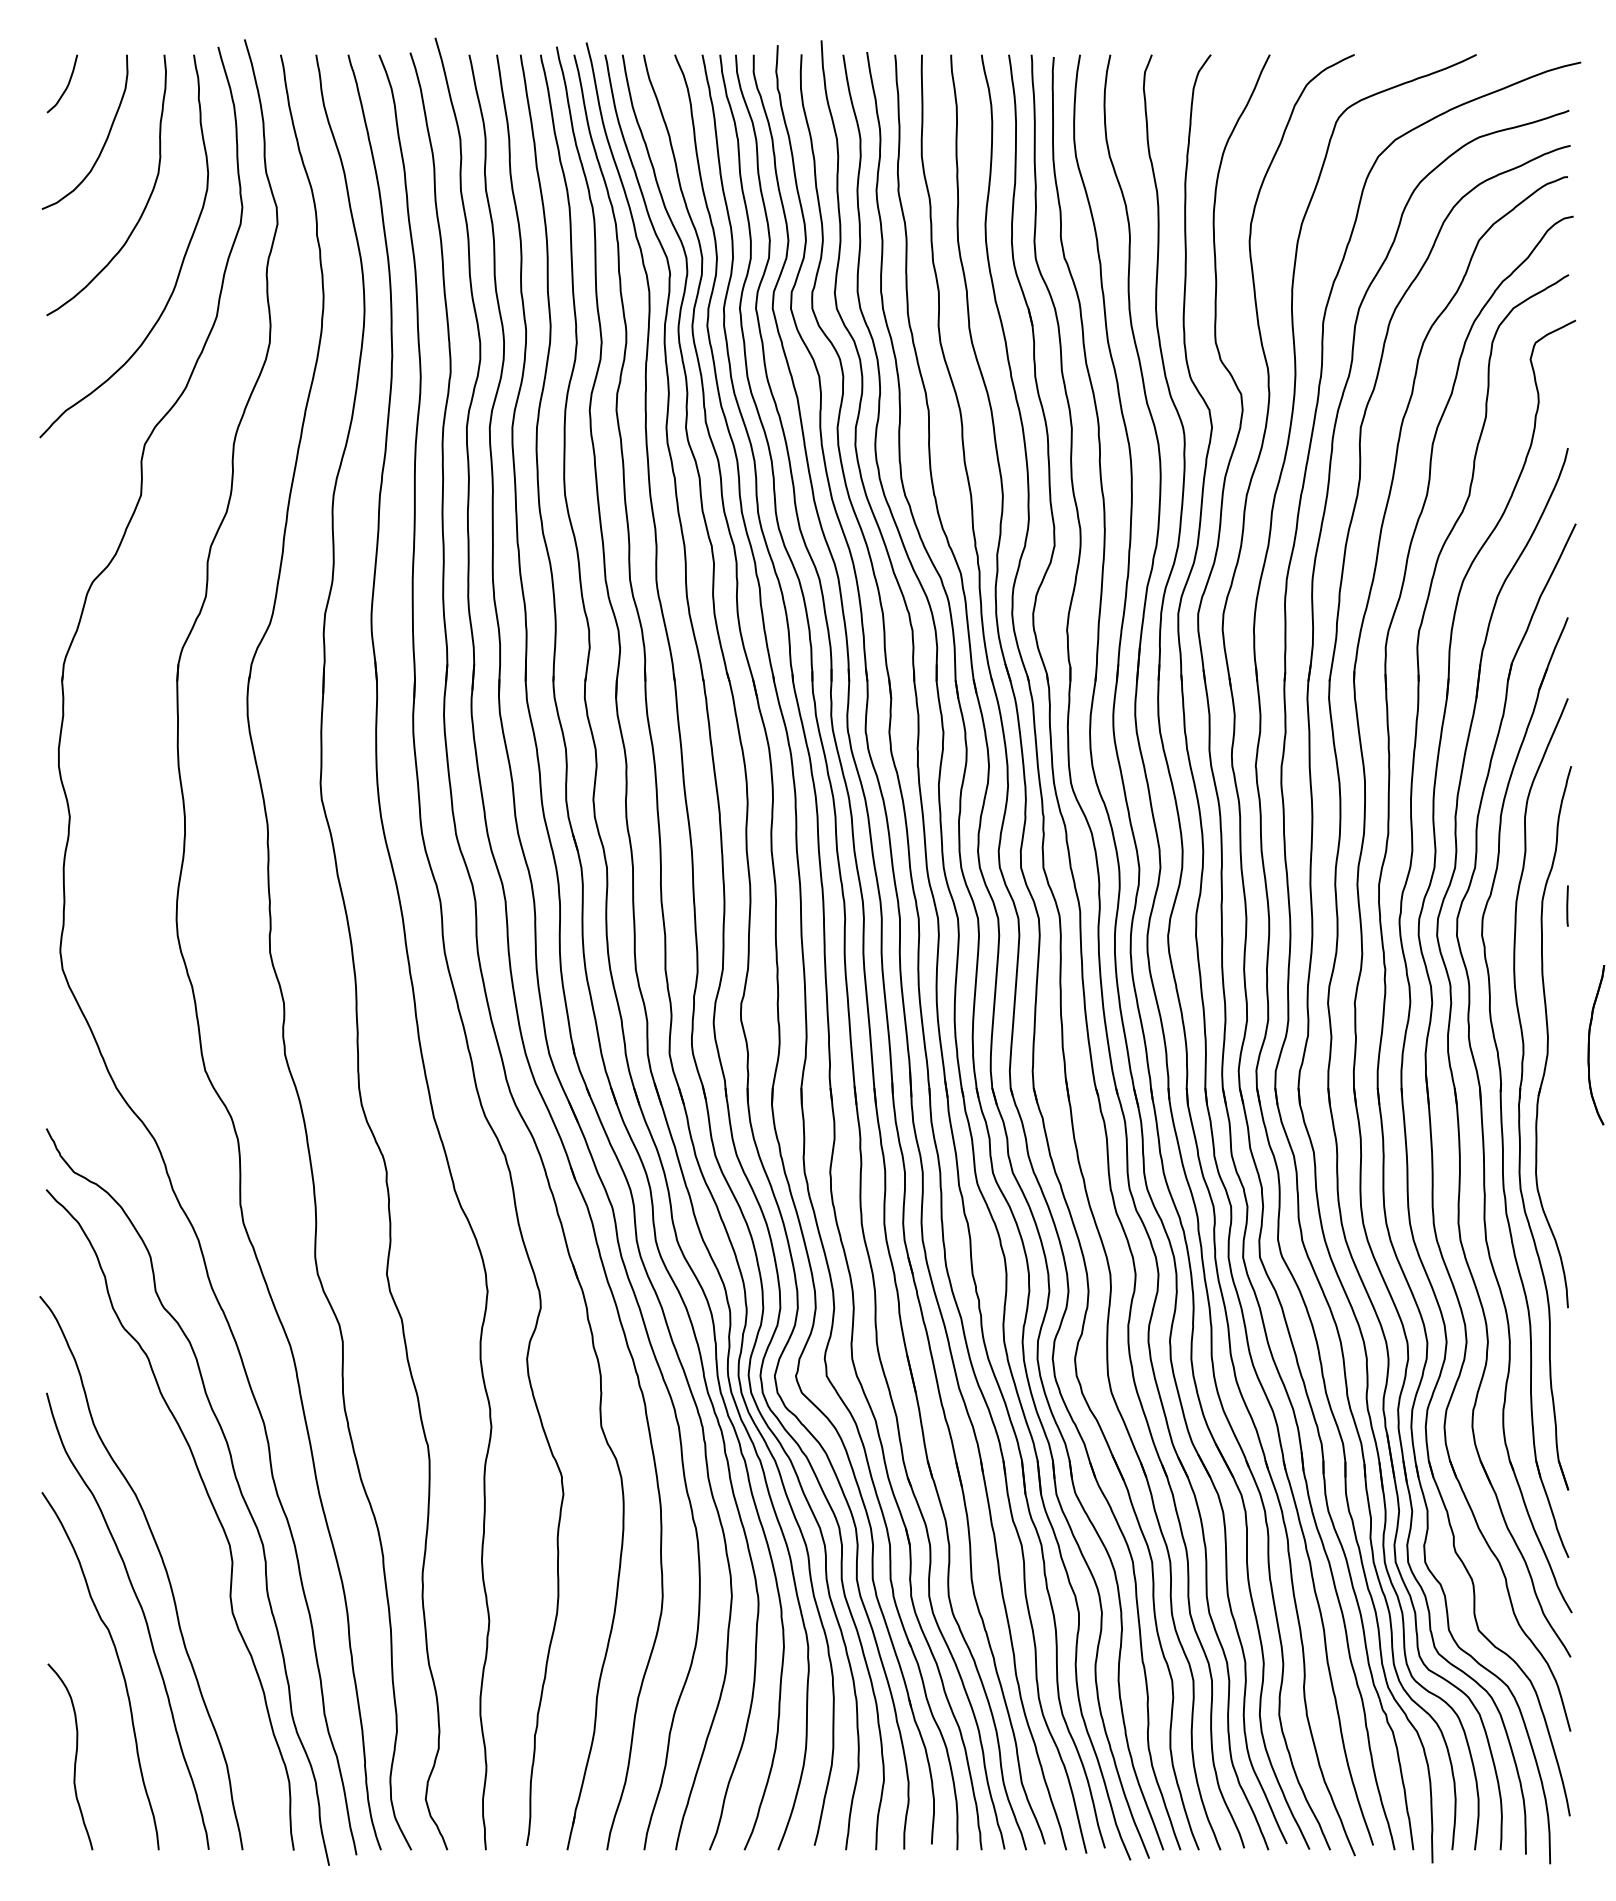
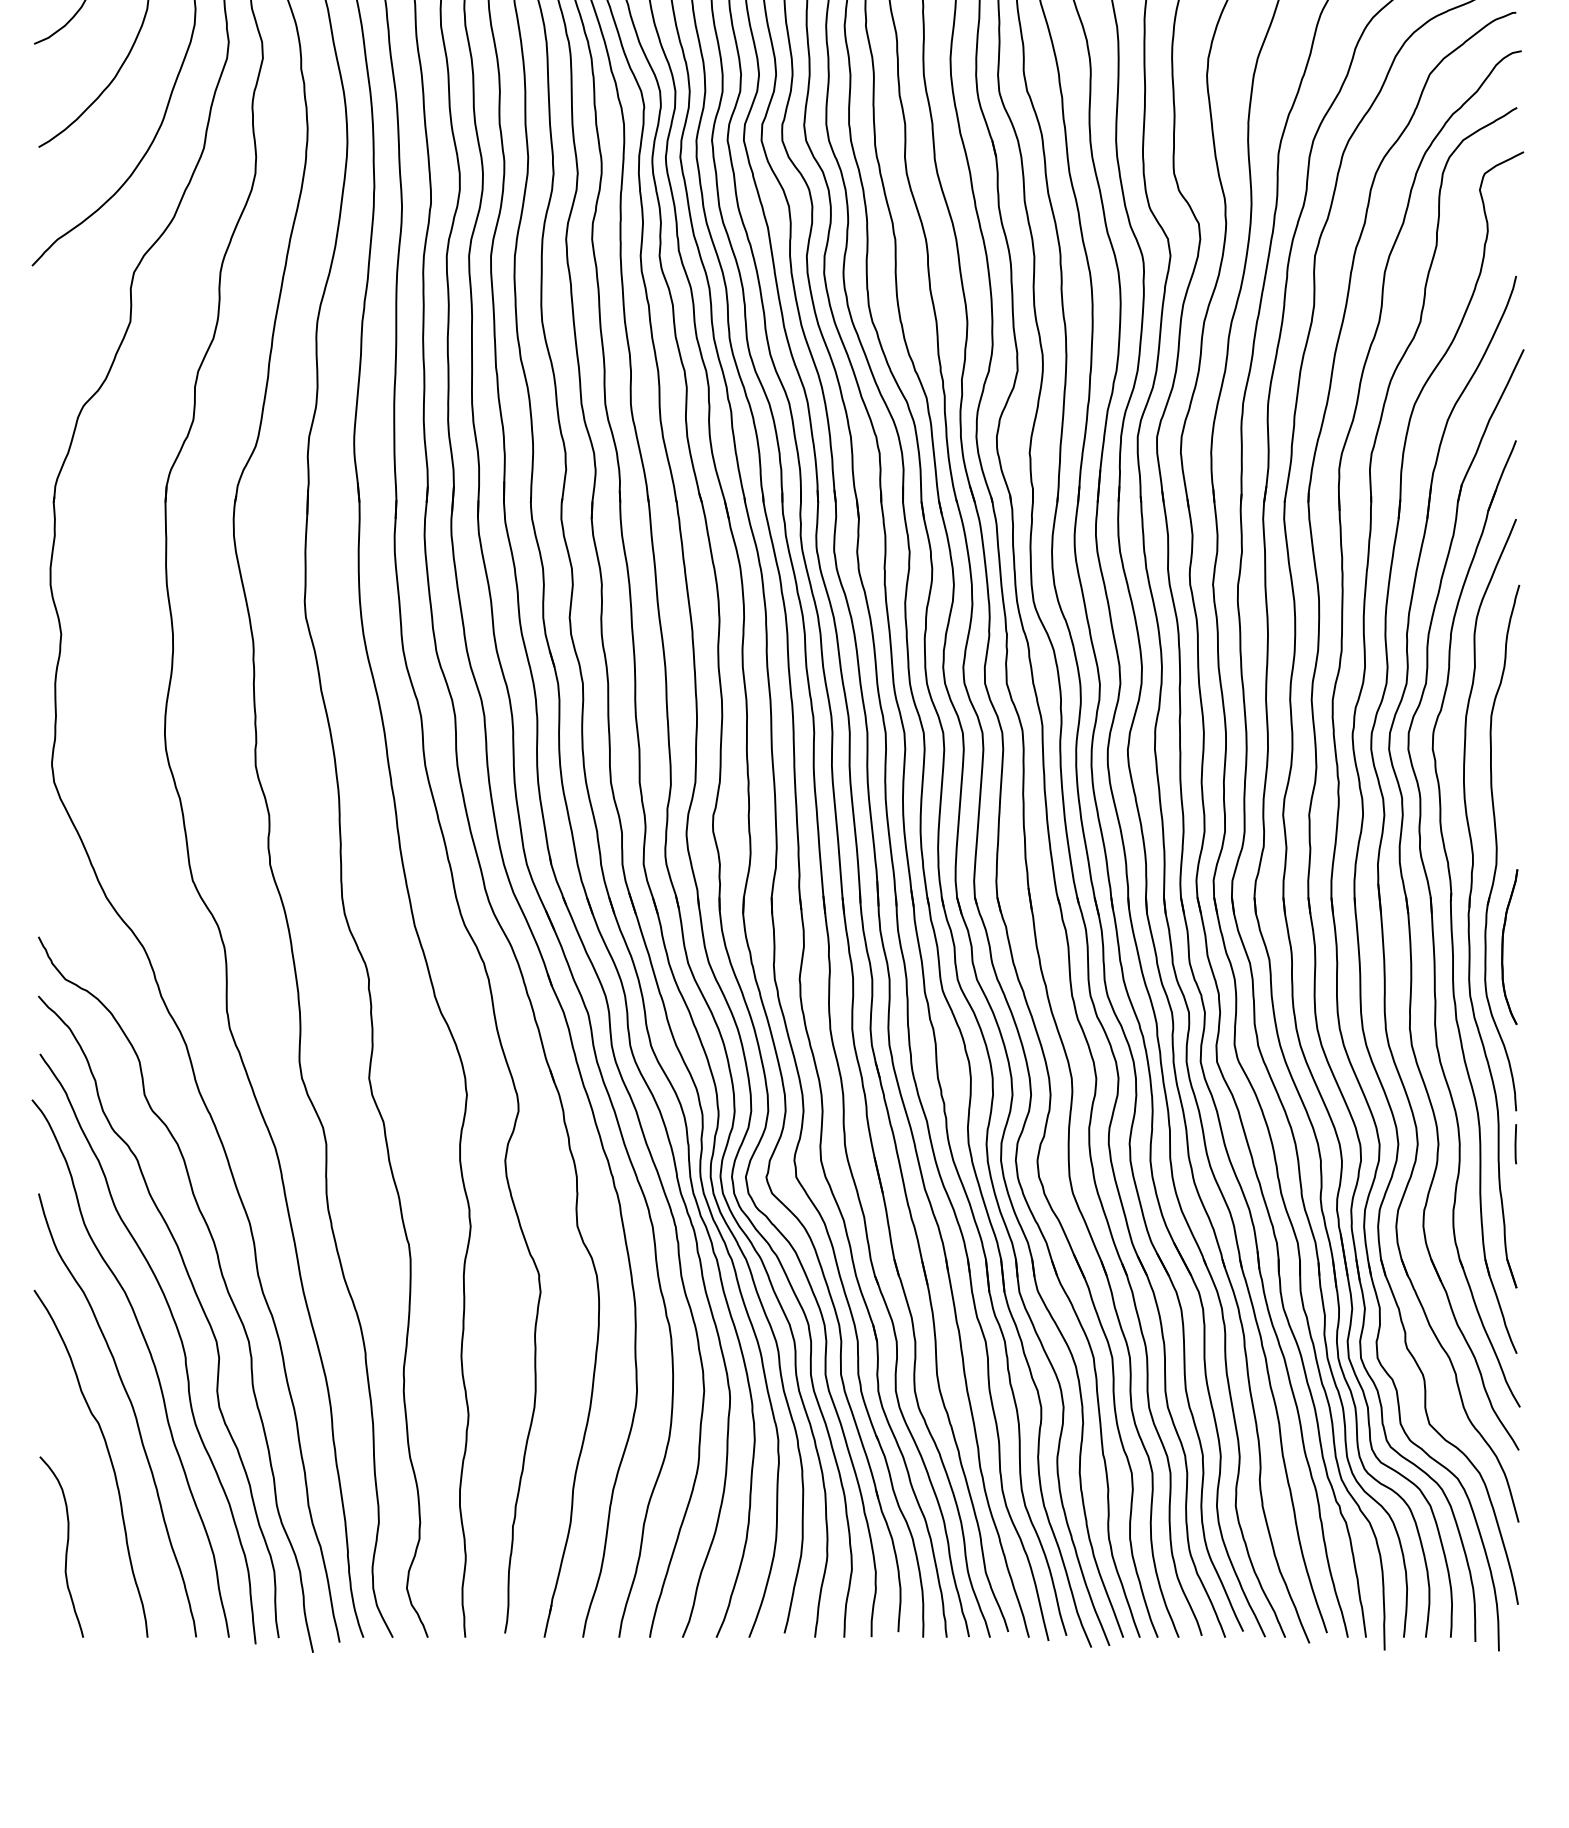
line: (1567, 905) -> (1515, 1143), moved
part: (1589, 1045) -> (1503, 947), moved
curve: (191, 1541) -> (179, 1337), added

